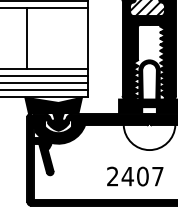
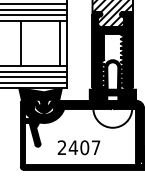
line: (78, 38) -> (59, 43), added
text: (134, 176) -> (78, 147), moved

